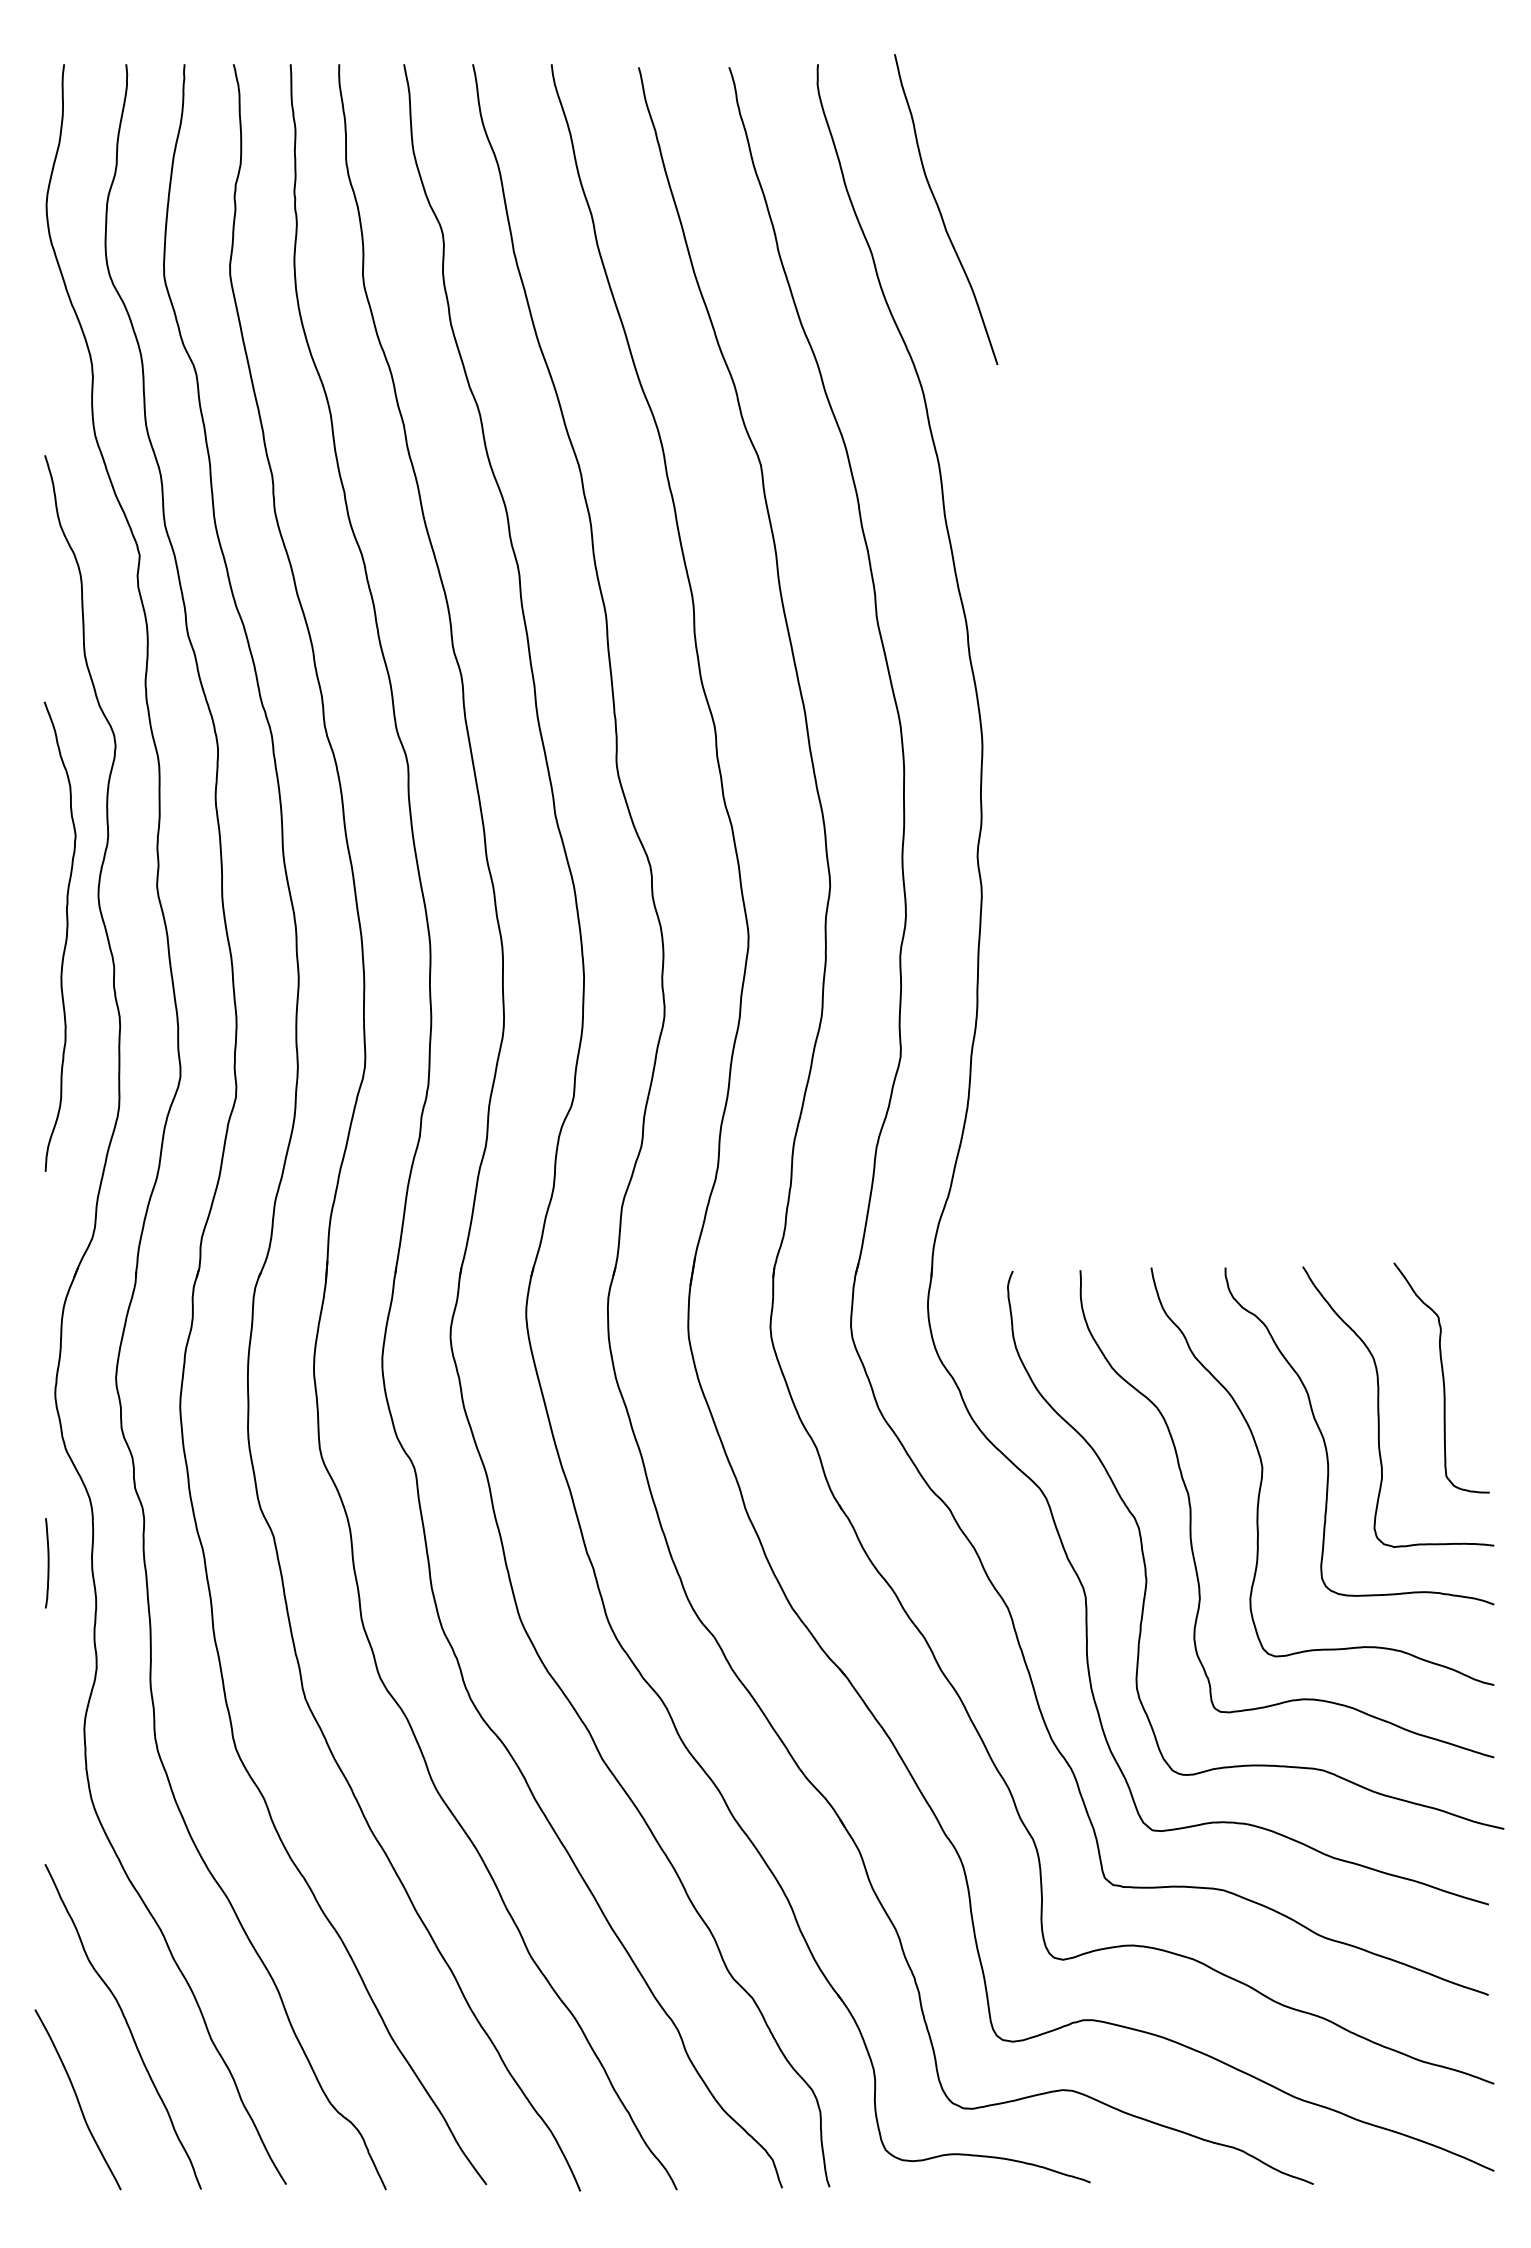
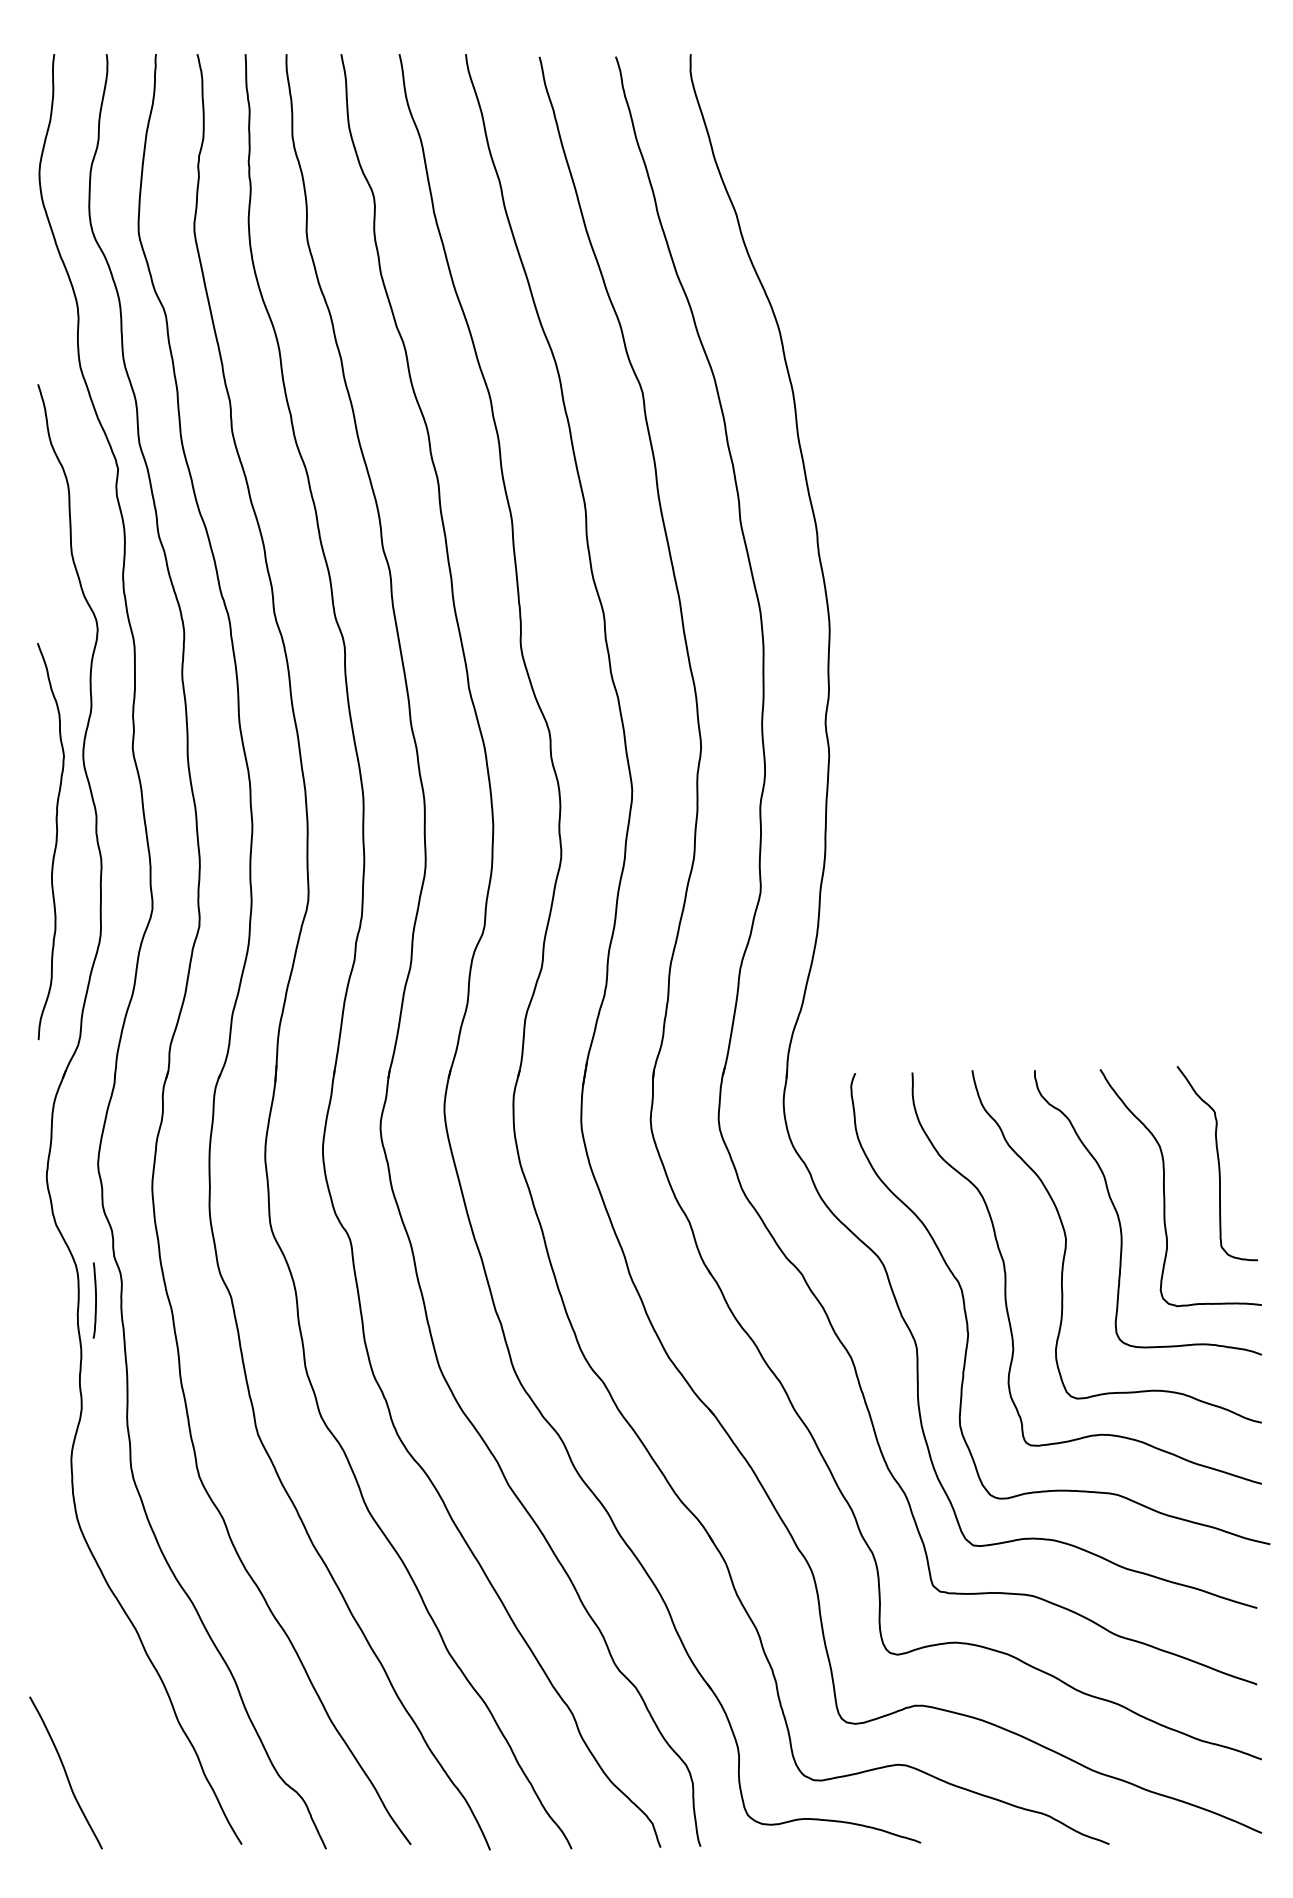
curve: (941, 212) -> (795, 179), removed
curve: (65, 937) -> (55, 842), moved
curve: (47, 1563) -> (95, 1300), moved
curve: (126, 2024) -> (106, 1709), removed

